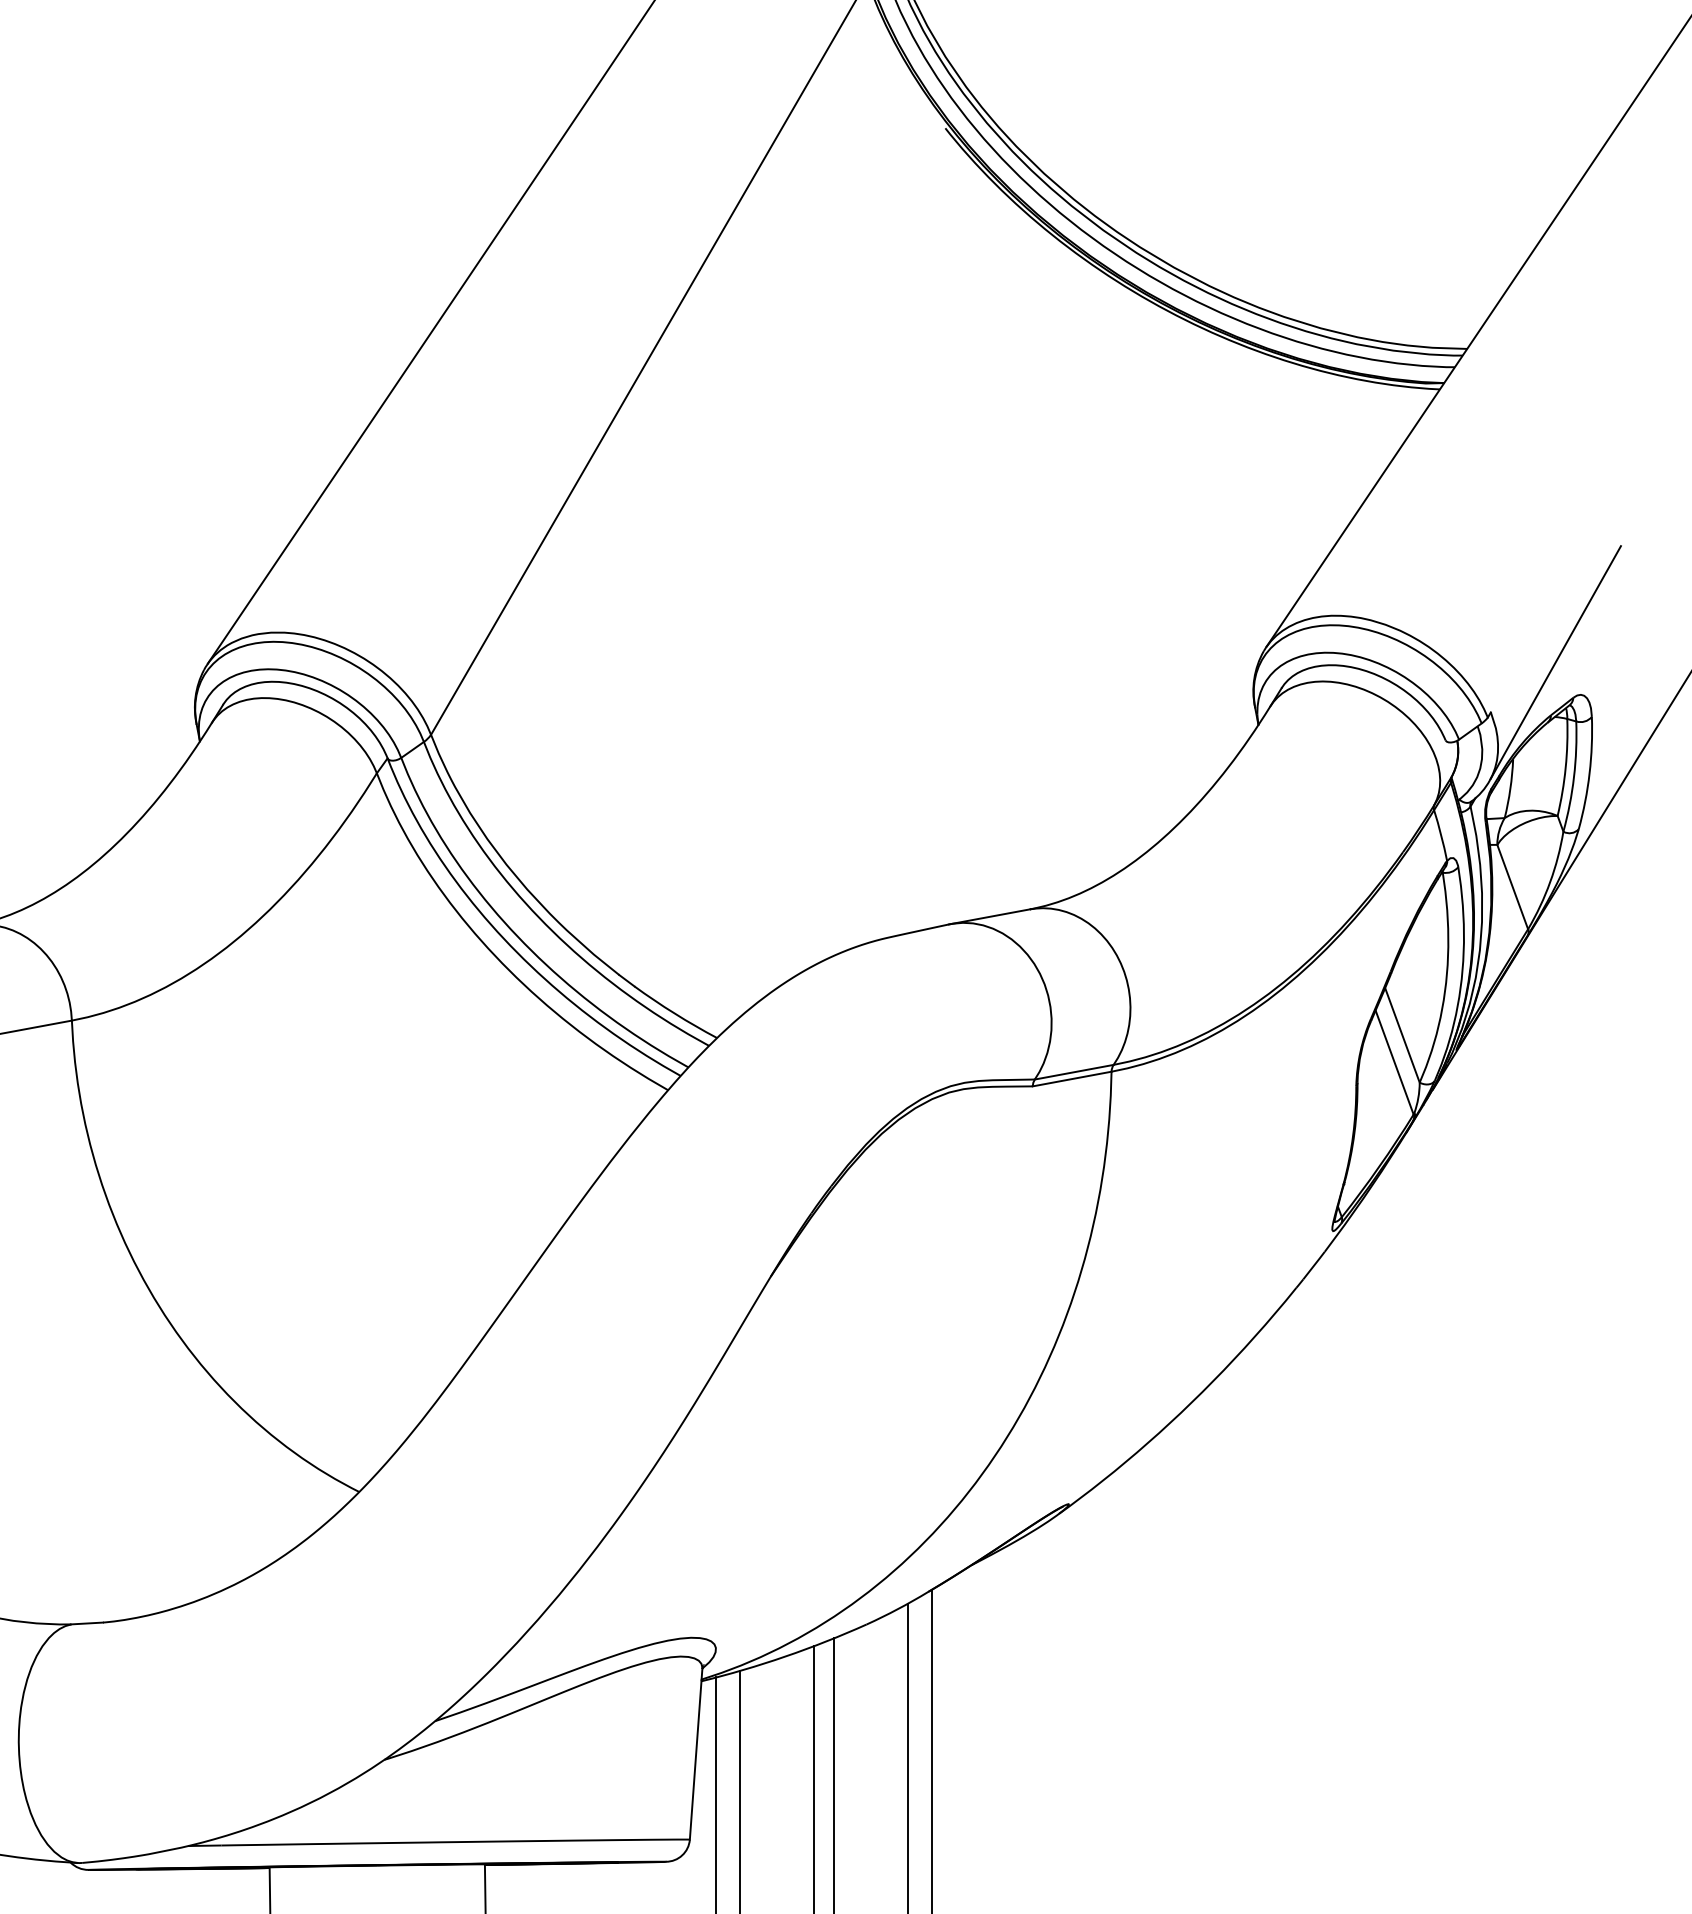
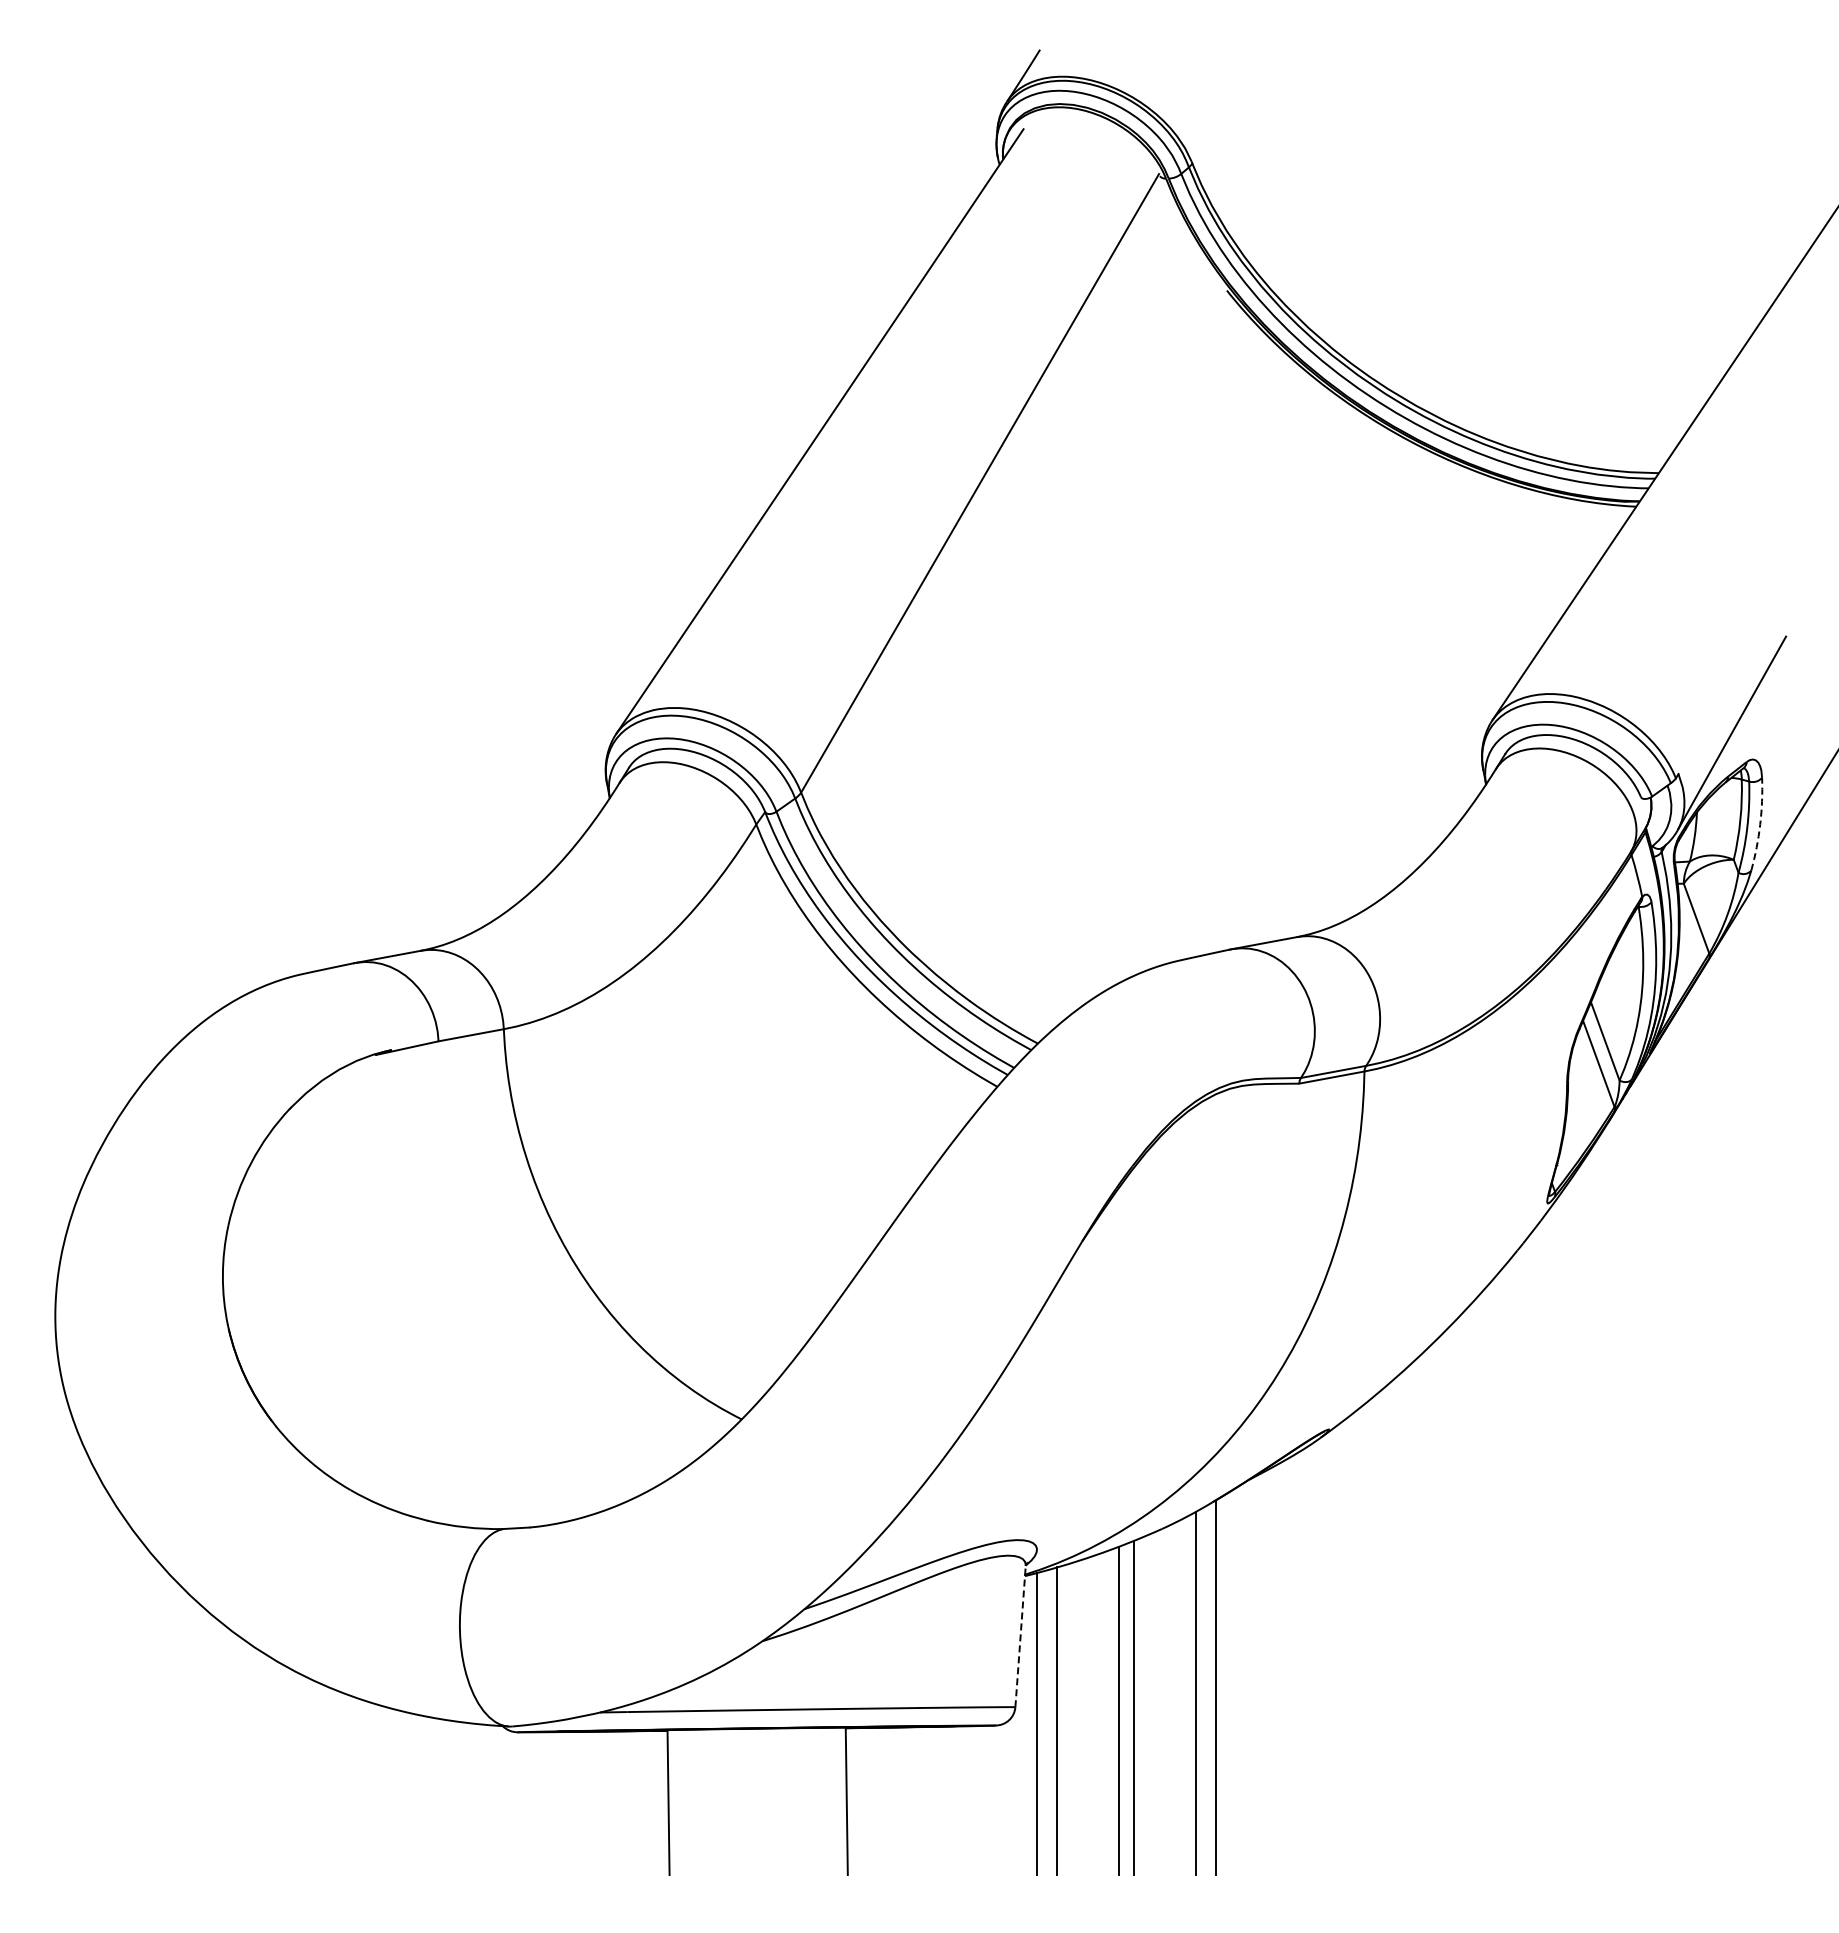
arc: (1589, 773) -> (1760, 824), solid -> dashed
line: (696, 1754) -> (1020, 1636), solid -> dashed

